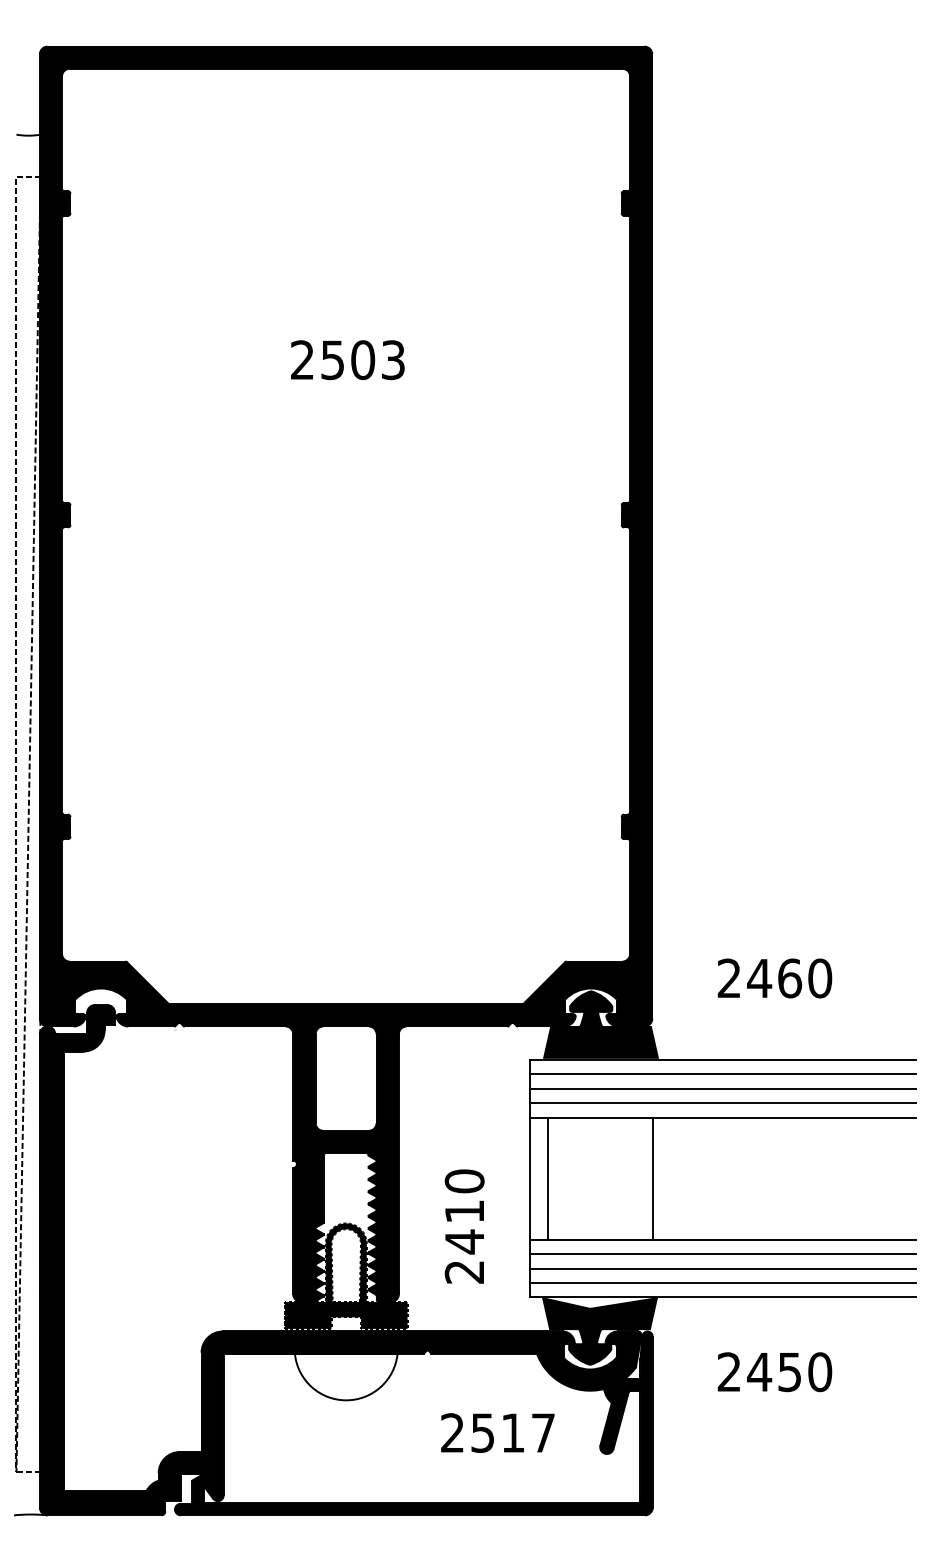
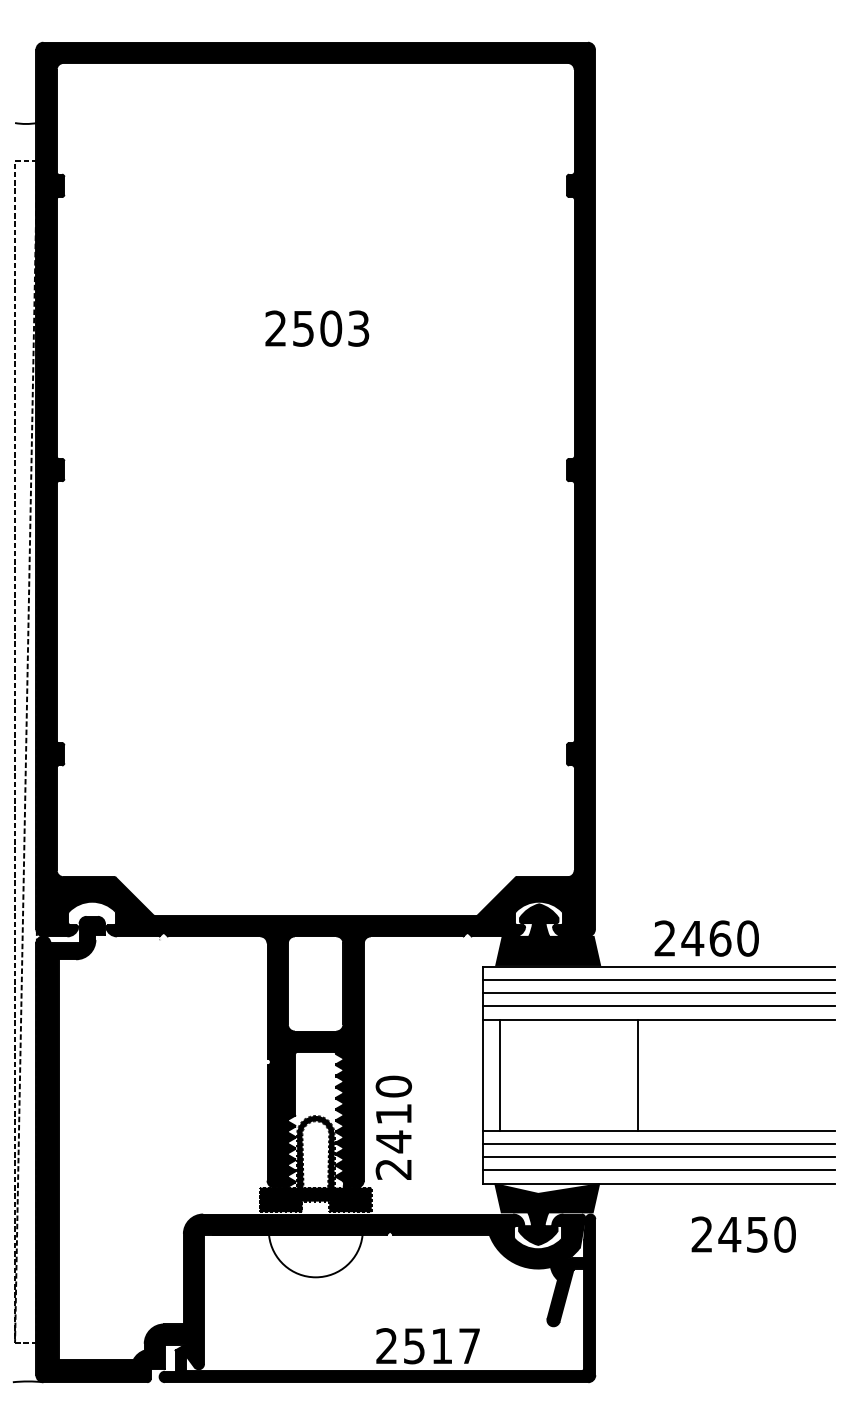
text: (774, 978) -> (706, 938), moved
line: (652, 1177) -> (638, 1074), moved
text: (464, 1226) -> (393, 1127), moved
text: (774, 1372) -> (743, 1234), moved
text: (497, 1433) -> (427, 1346), moved

